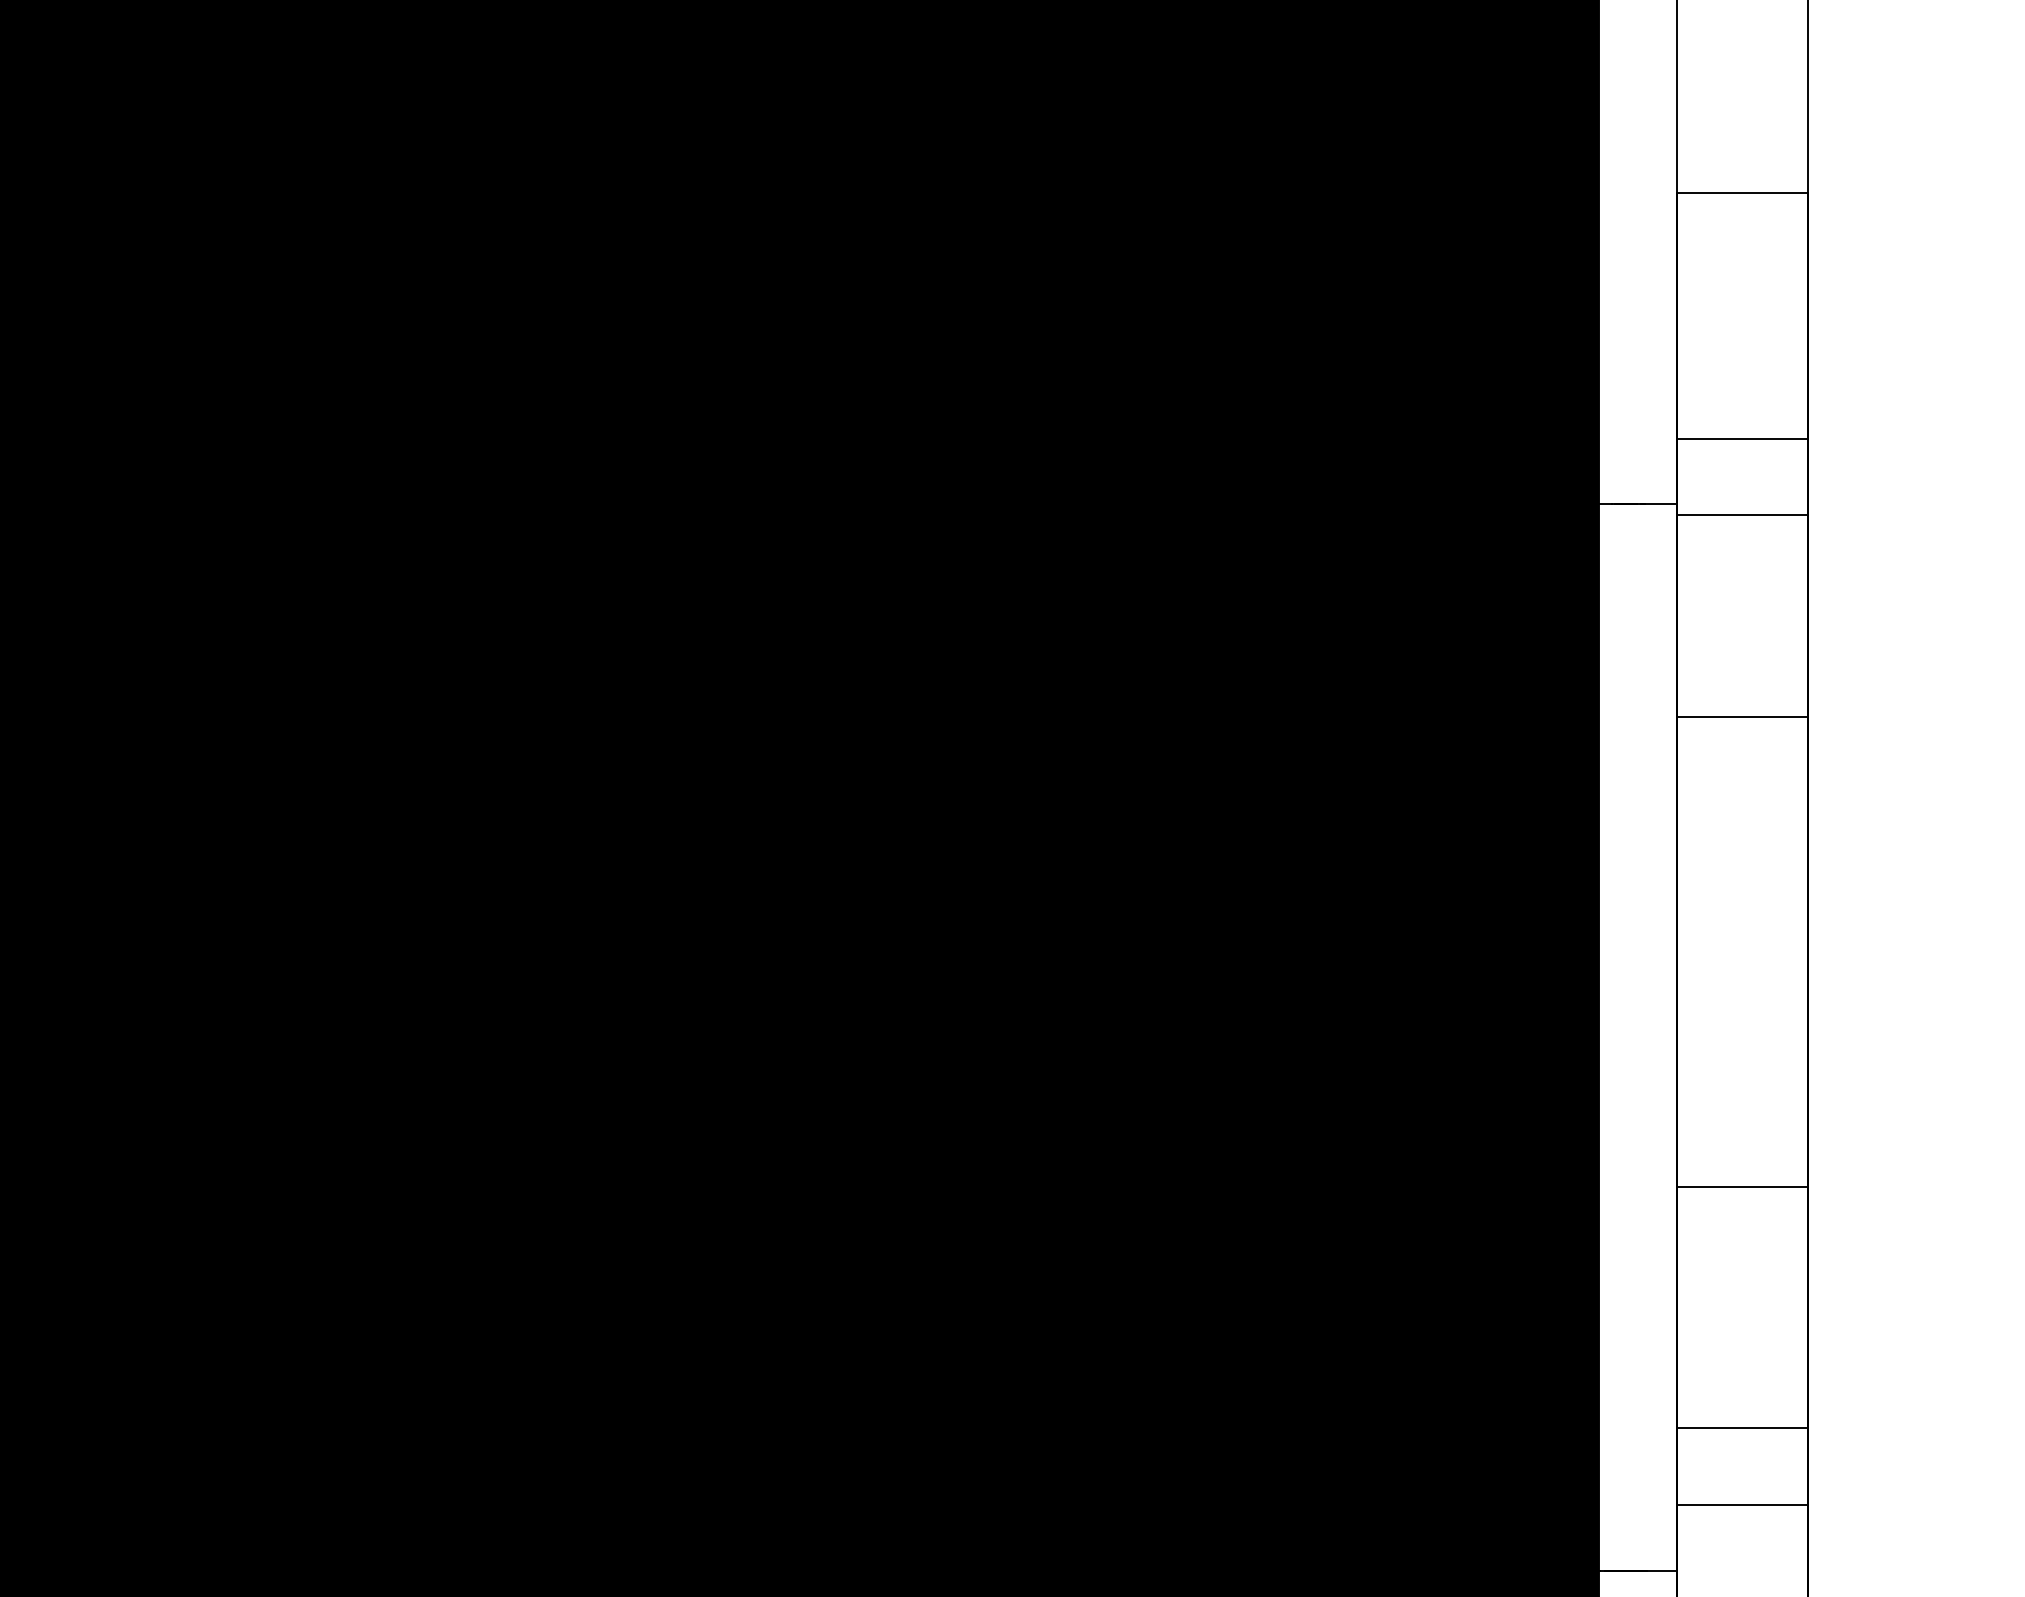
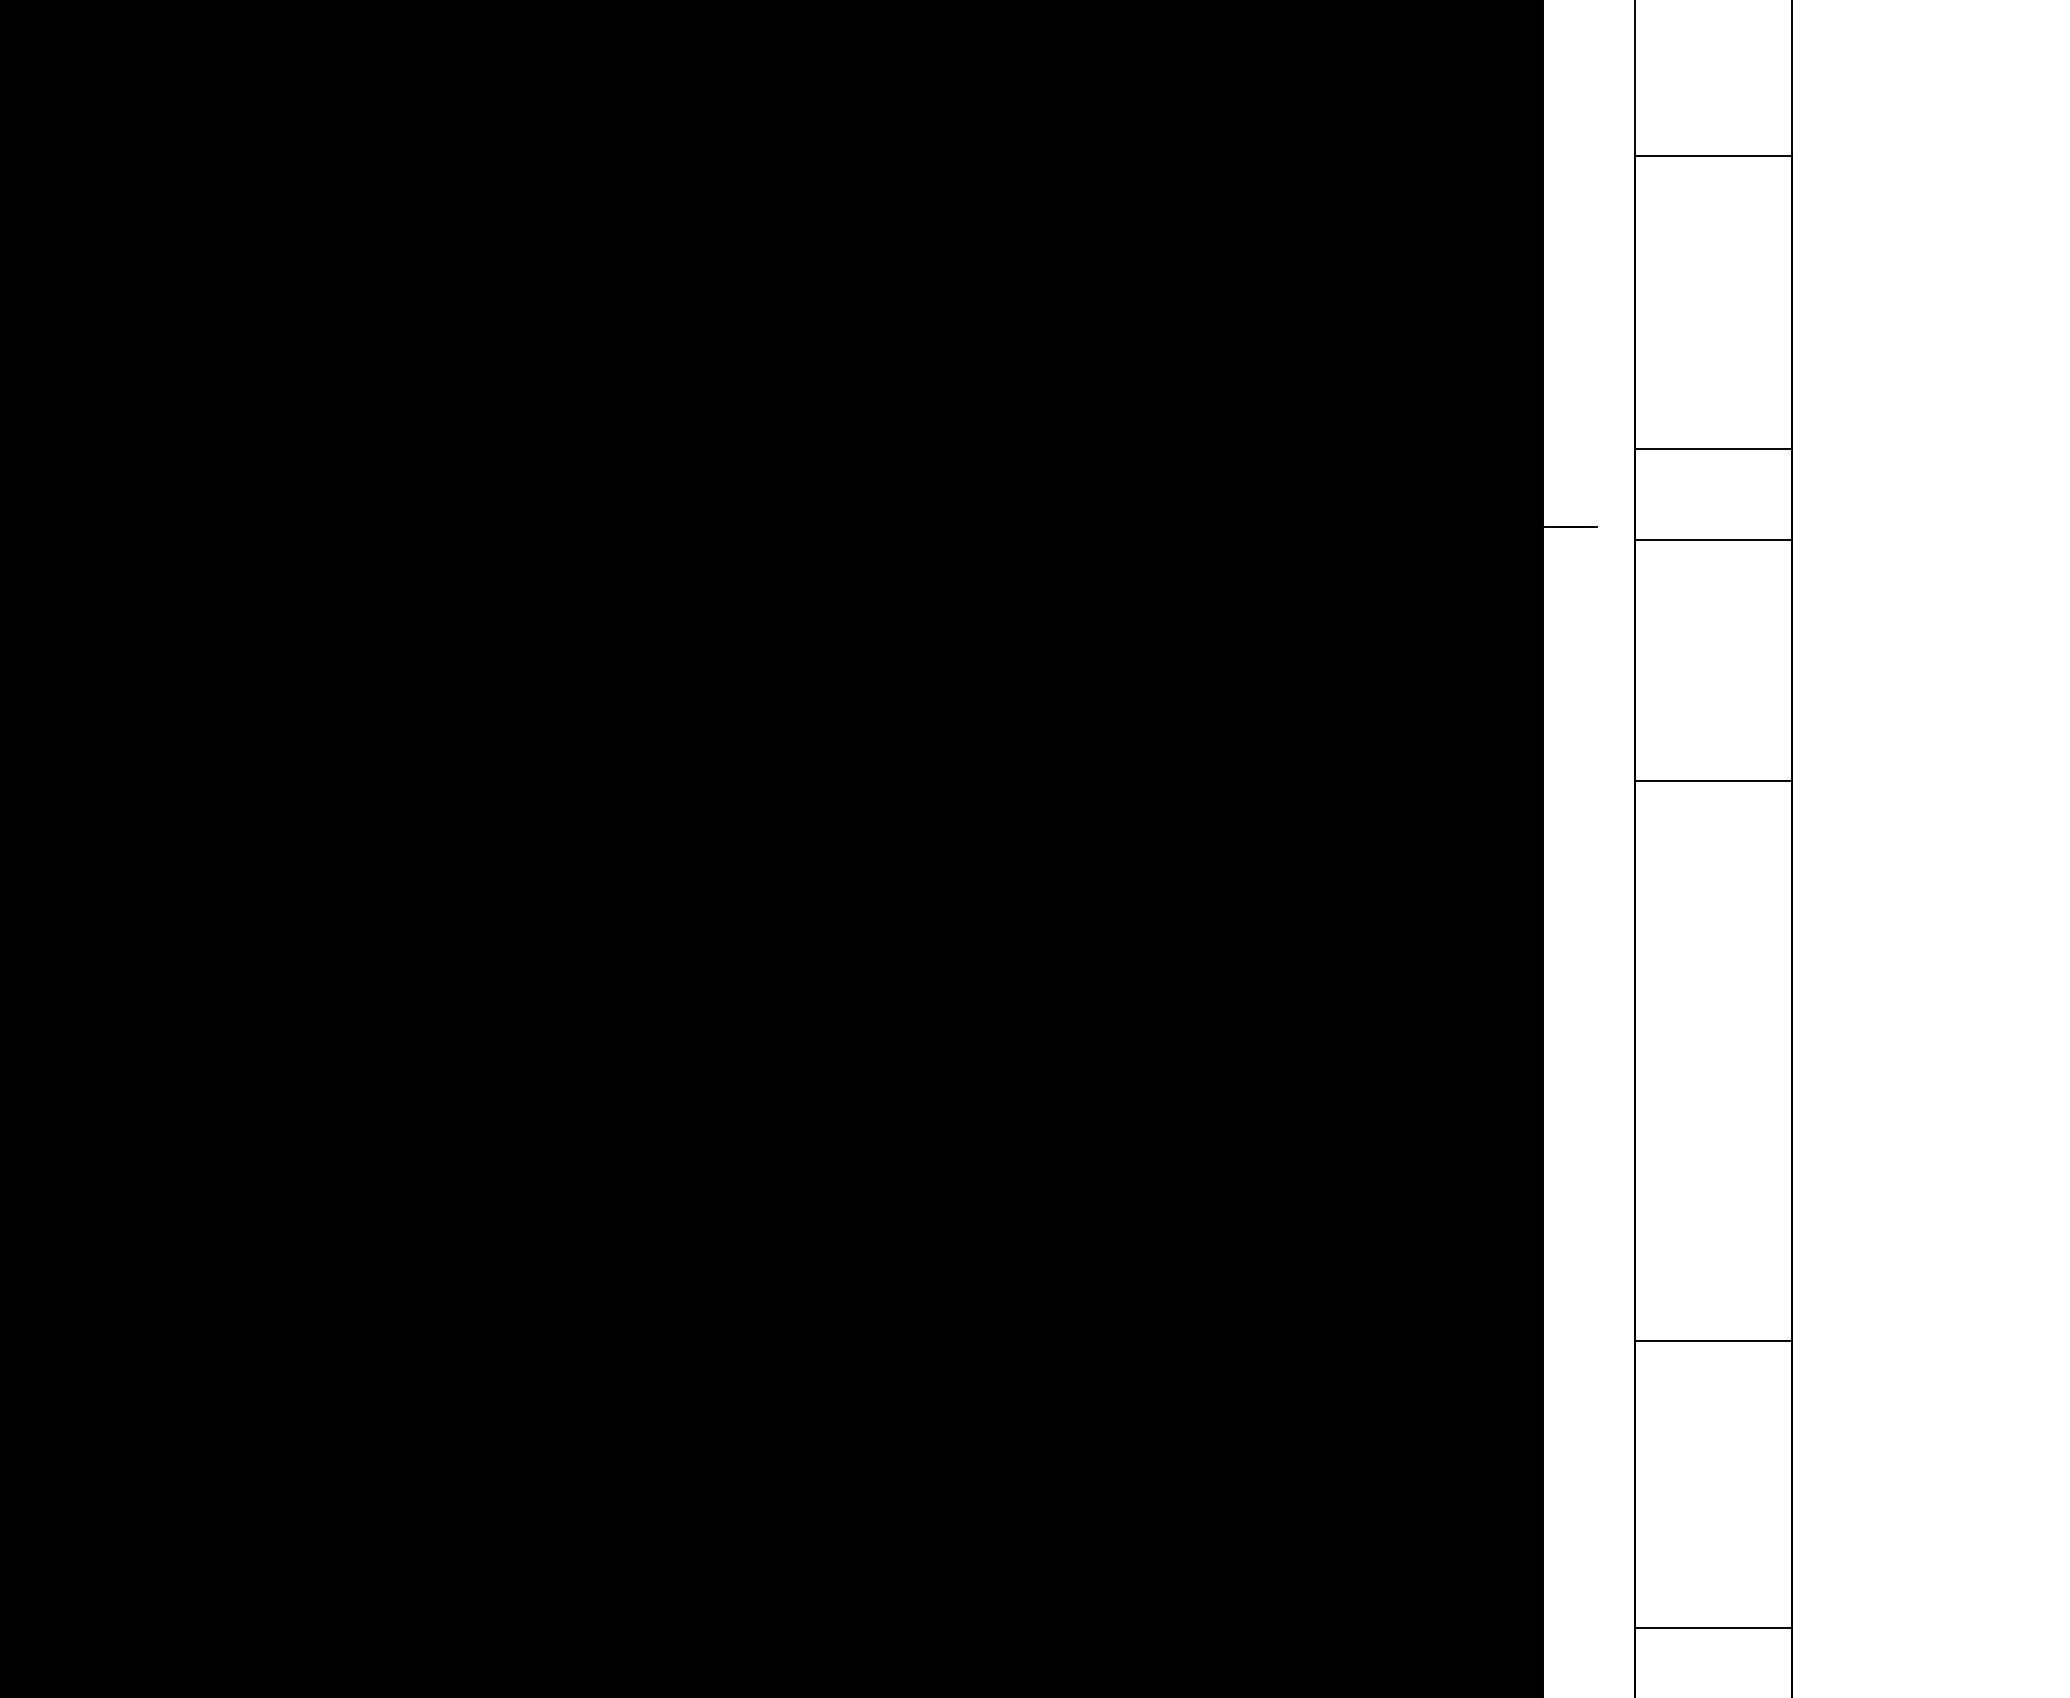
line: (1658, 504) -> (1613, 527), removed

